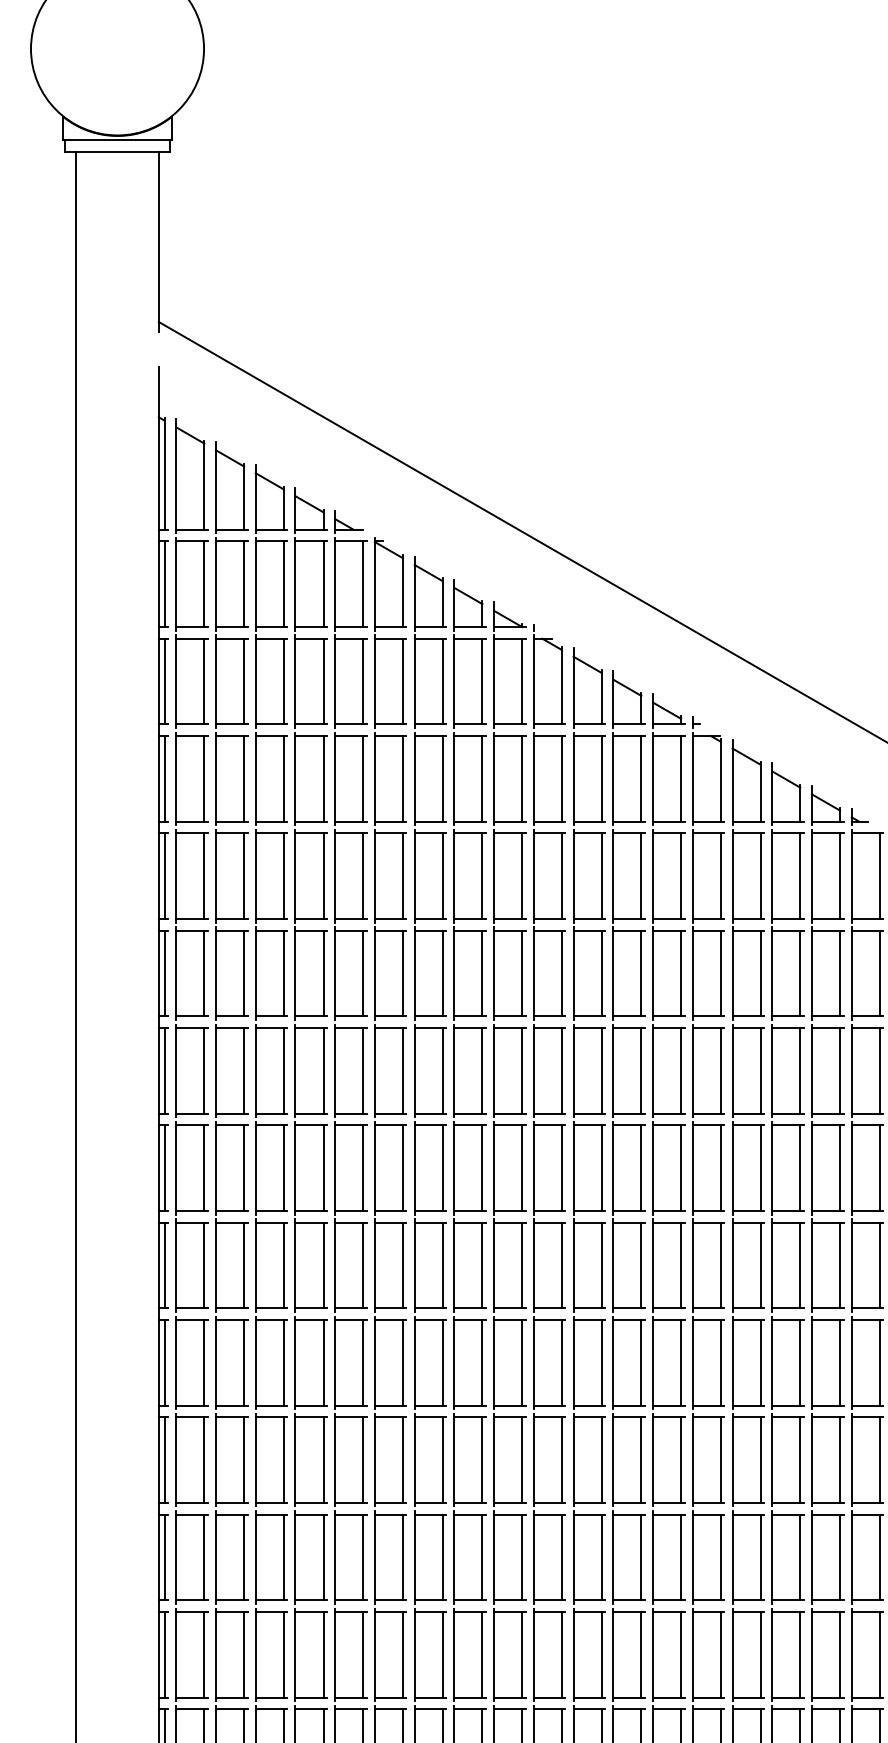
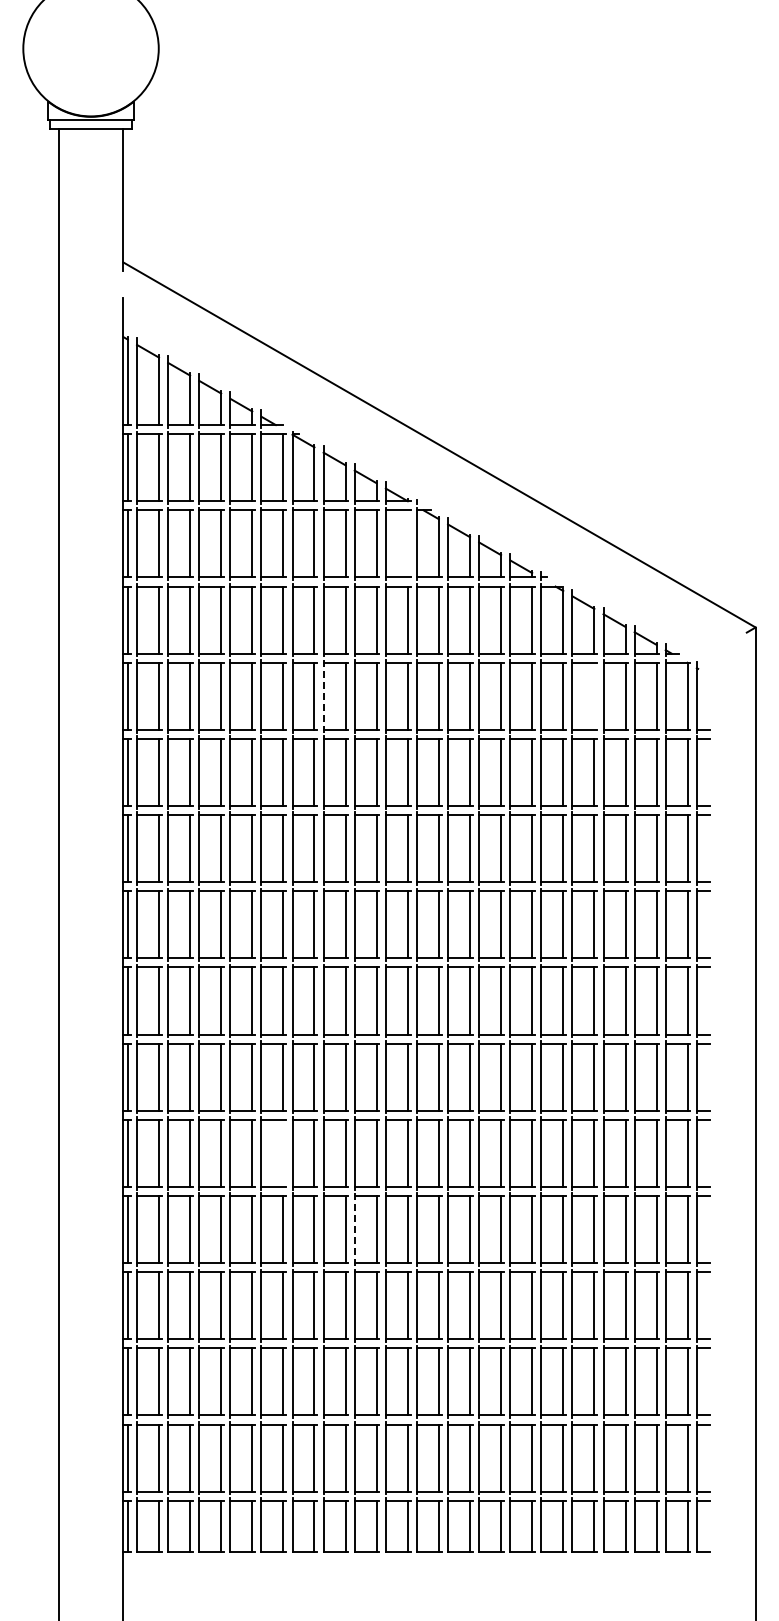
line: (521, 681) -> (407, 543), removed
line: (760, 875) -> (594, 695), removed
line: (414, 876) -> (323, 696), solid -> dashed
line: (363, 1459) -> (283, 1152), removed
line: (454, 1558) -> (354, 1230), solid -> dashed

